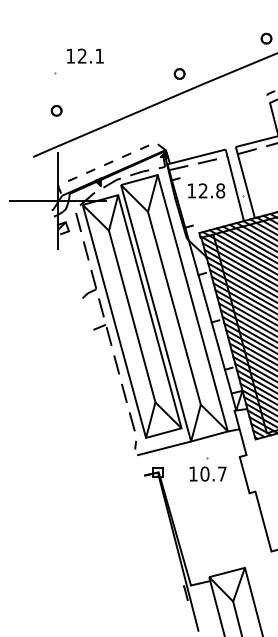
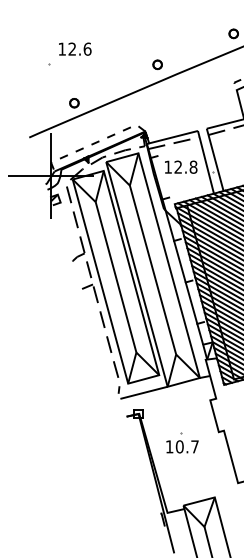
text: (99, 55) -> (87, 48), 12.1 -> 12.6
part: (56, 110) -> (74, 102), moved
part: (207, 469) -> (182, 442), moved

